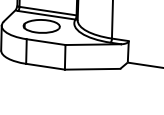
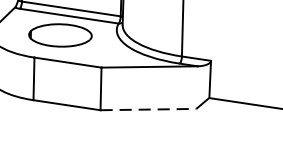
line: (92, 69) -> (148, 109), solid -> dashed

